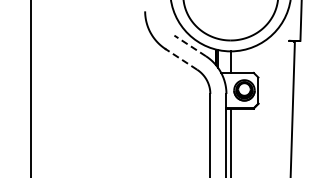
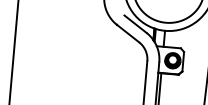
line: (190, 45) -> (135, 23), dashed -> solid
line: (181, 59) -> (128, 33), dashed -> solid

